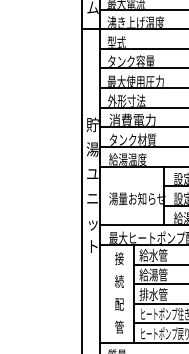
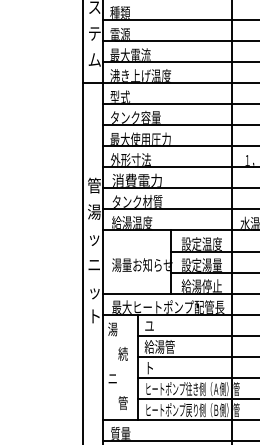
text: (92, 124) -> (94, 185), 貯 -> 管
text: (92, 174) -> (94, 239), ユ -> ッ
text: (153, 255) -> (159, 325), 給水管 -> ユ
text: (114, 258) -> (117, 329), 接 -> 湯
text: (153, 294) -> (159, 367), 排水管 -> ト
text: (114, 304) -> (117, 378), 配 -> ニ

